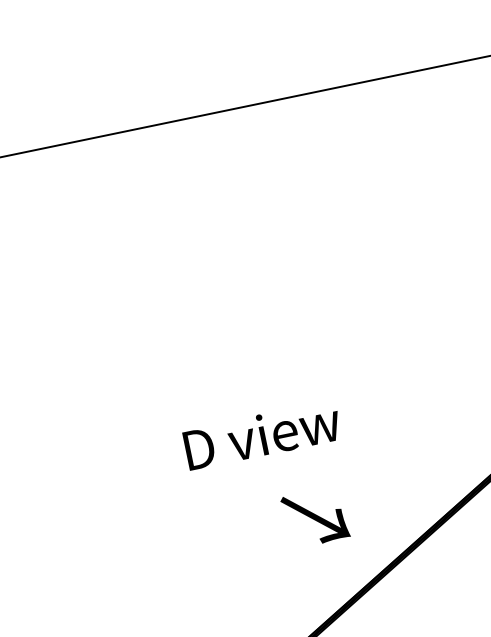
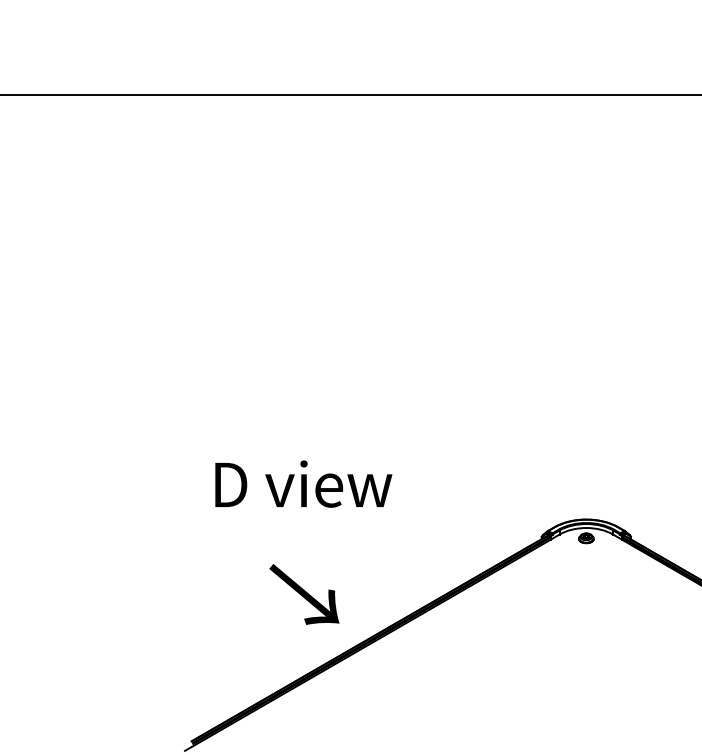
text: (262, 434) -> (303, 483), moved
text: (315, 517) -> (304, 594), moved

